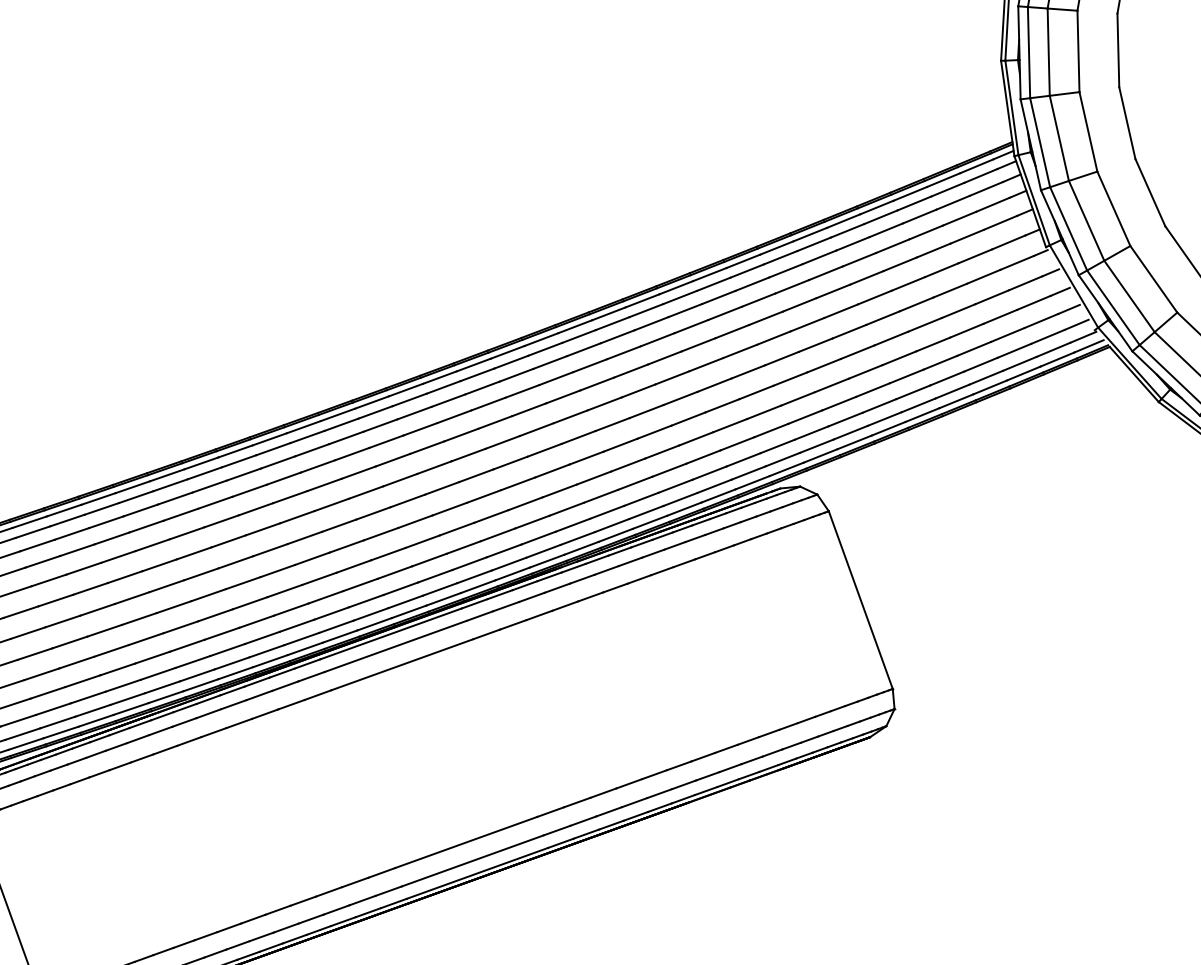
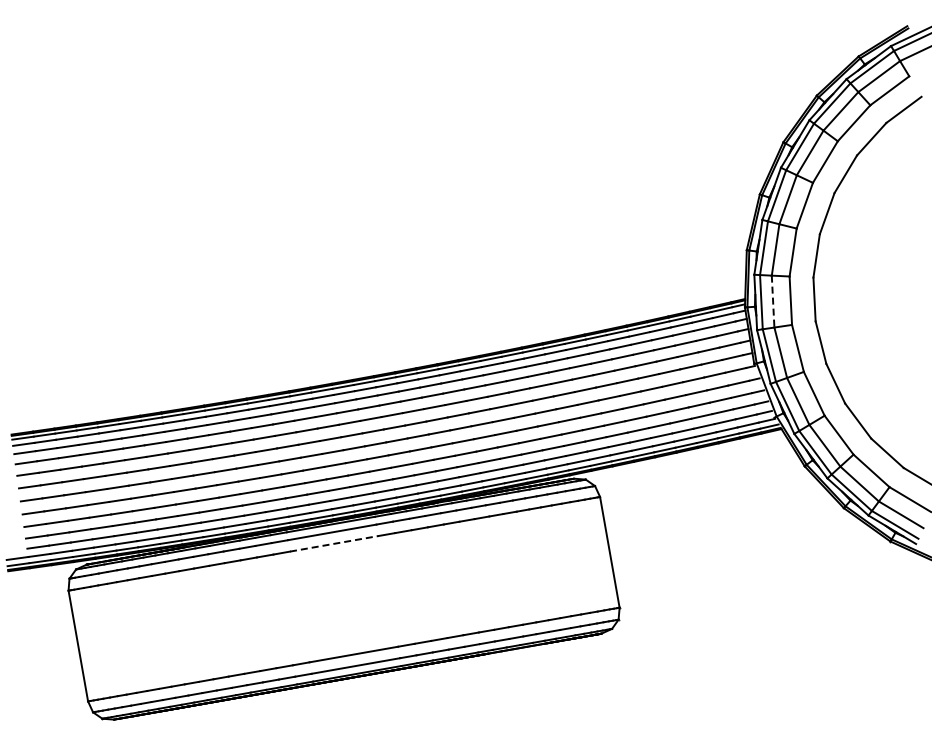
line: (1059, 138) -> (773, 301), solid -> dashed
line: (402, 664) -> (334, 543), solid -> dashed

